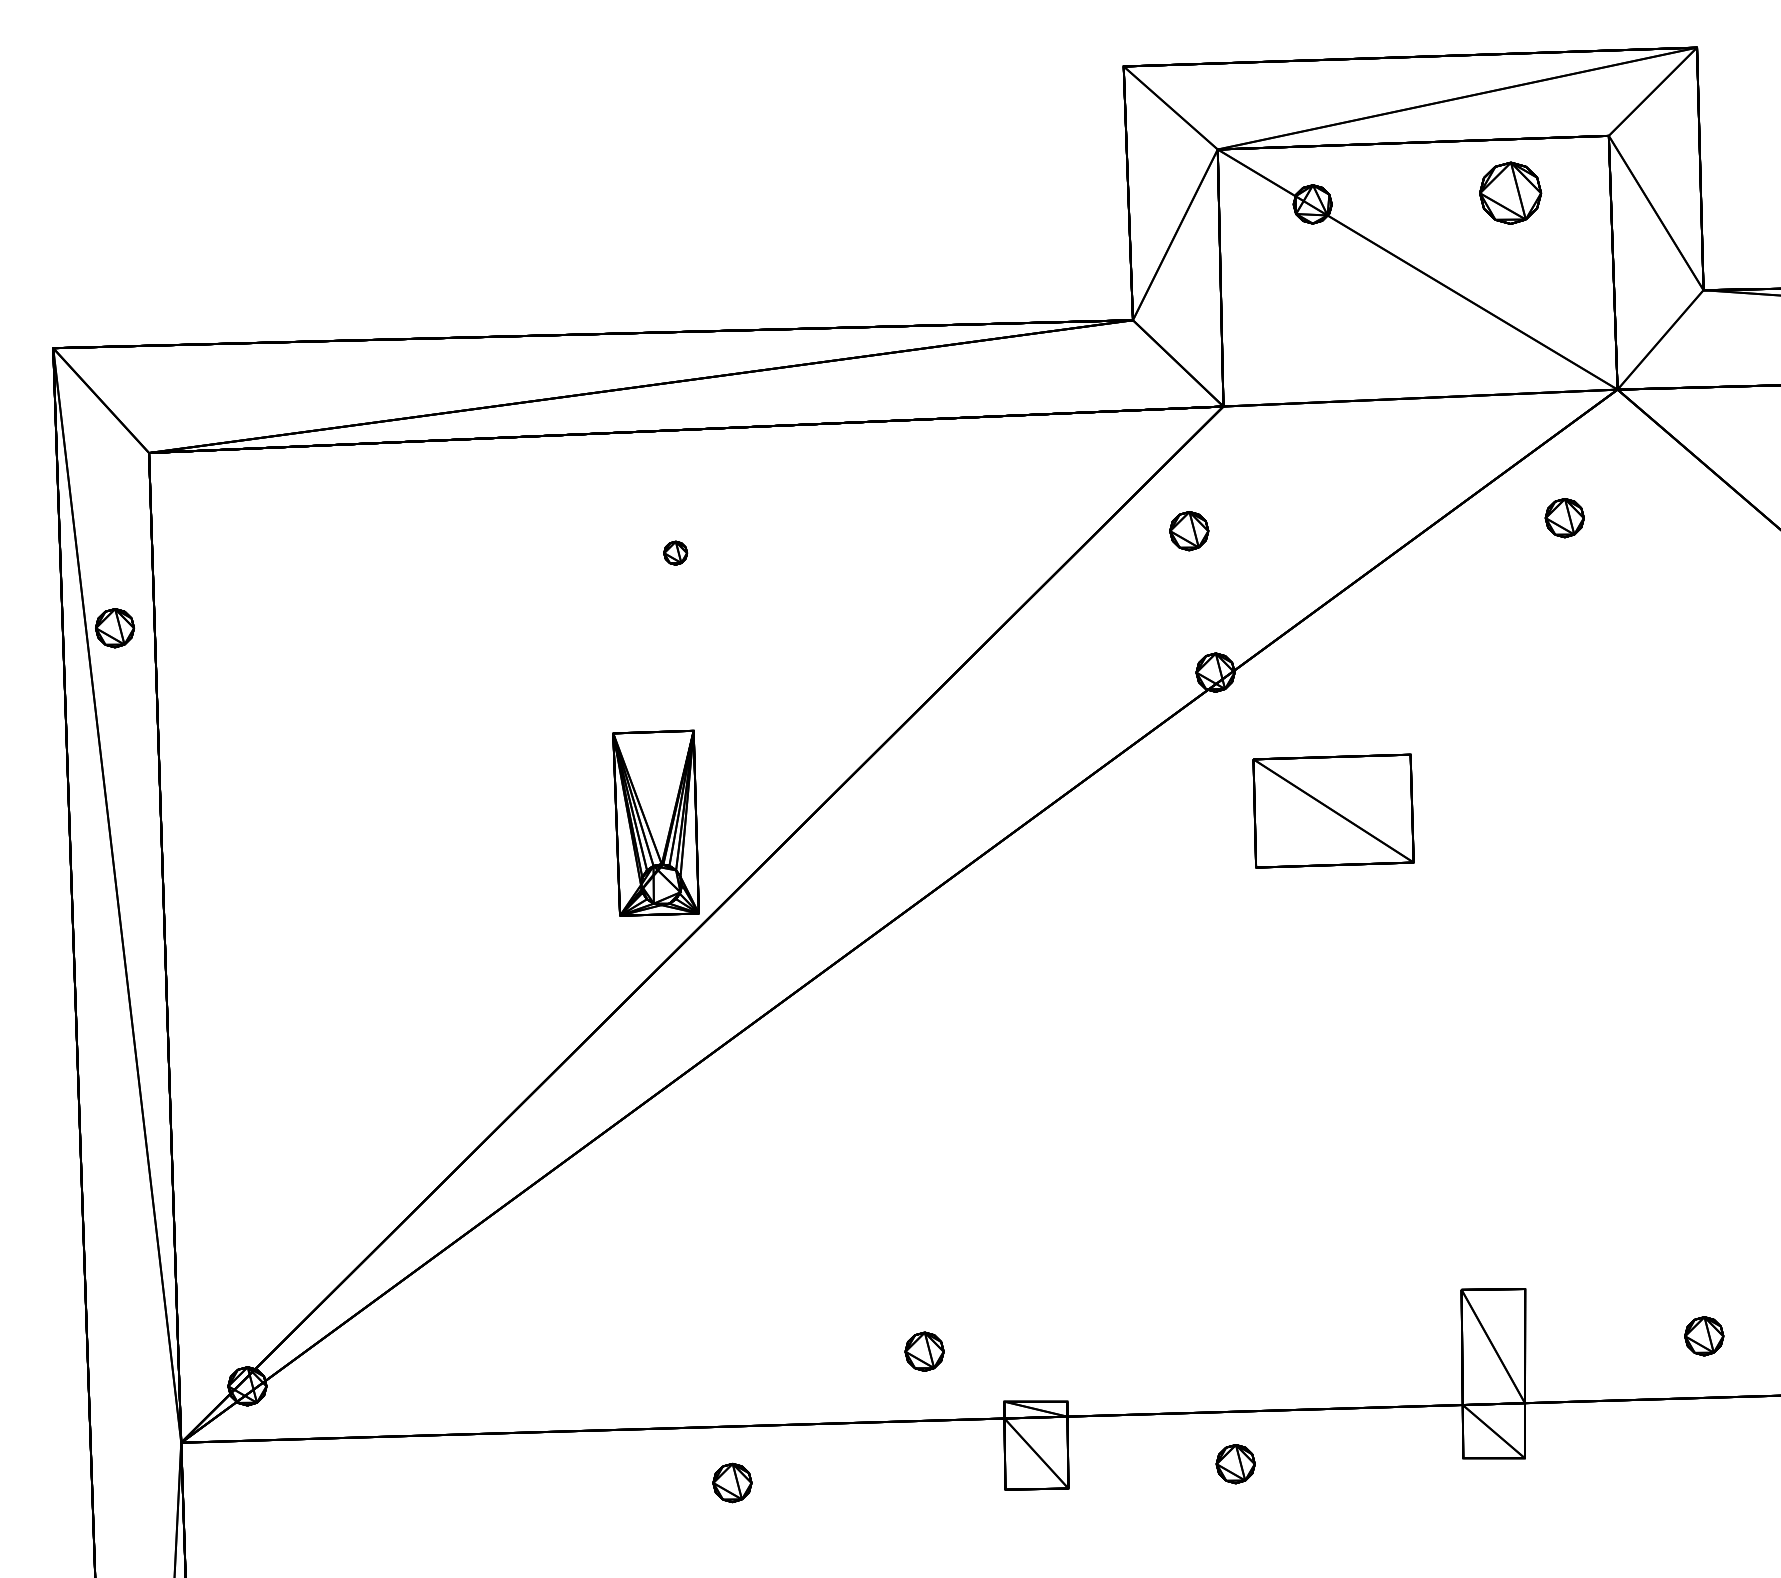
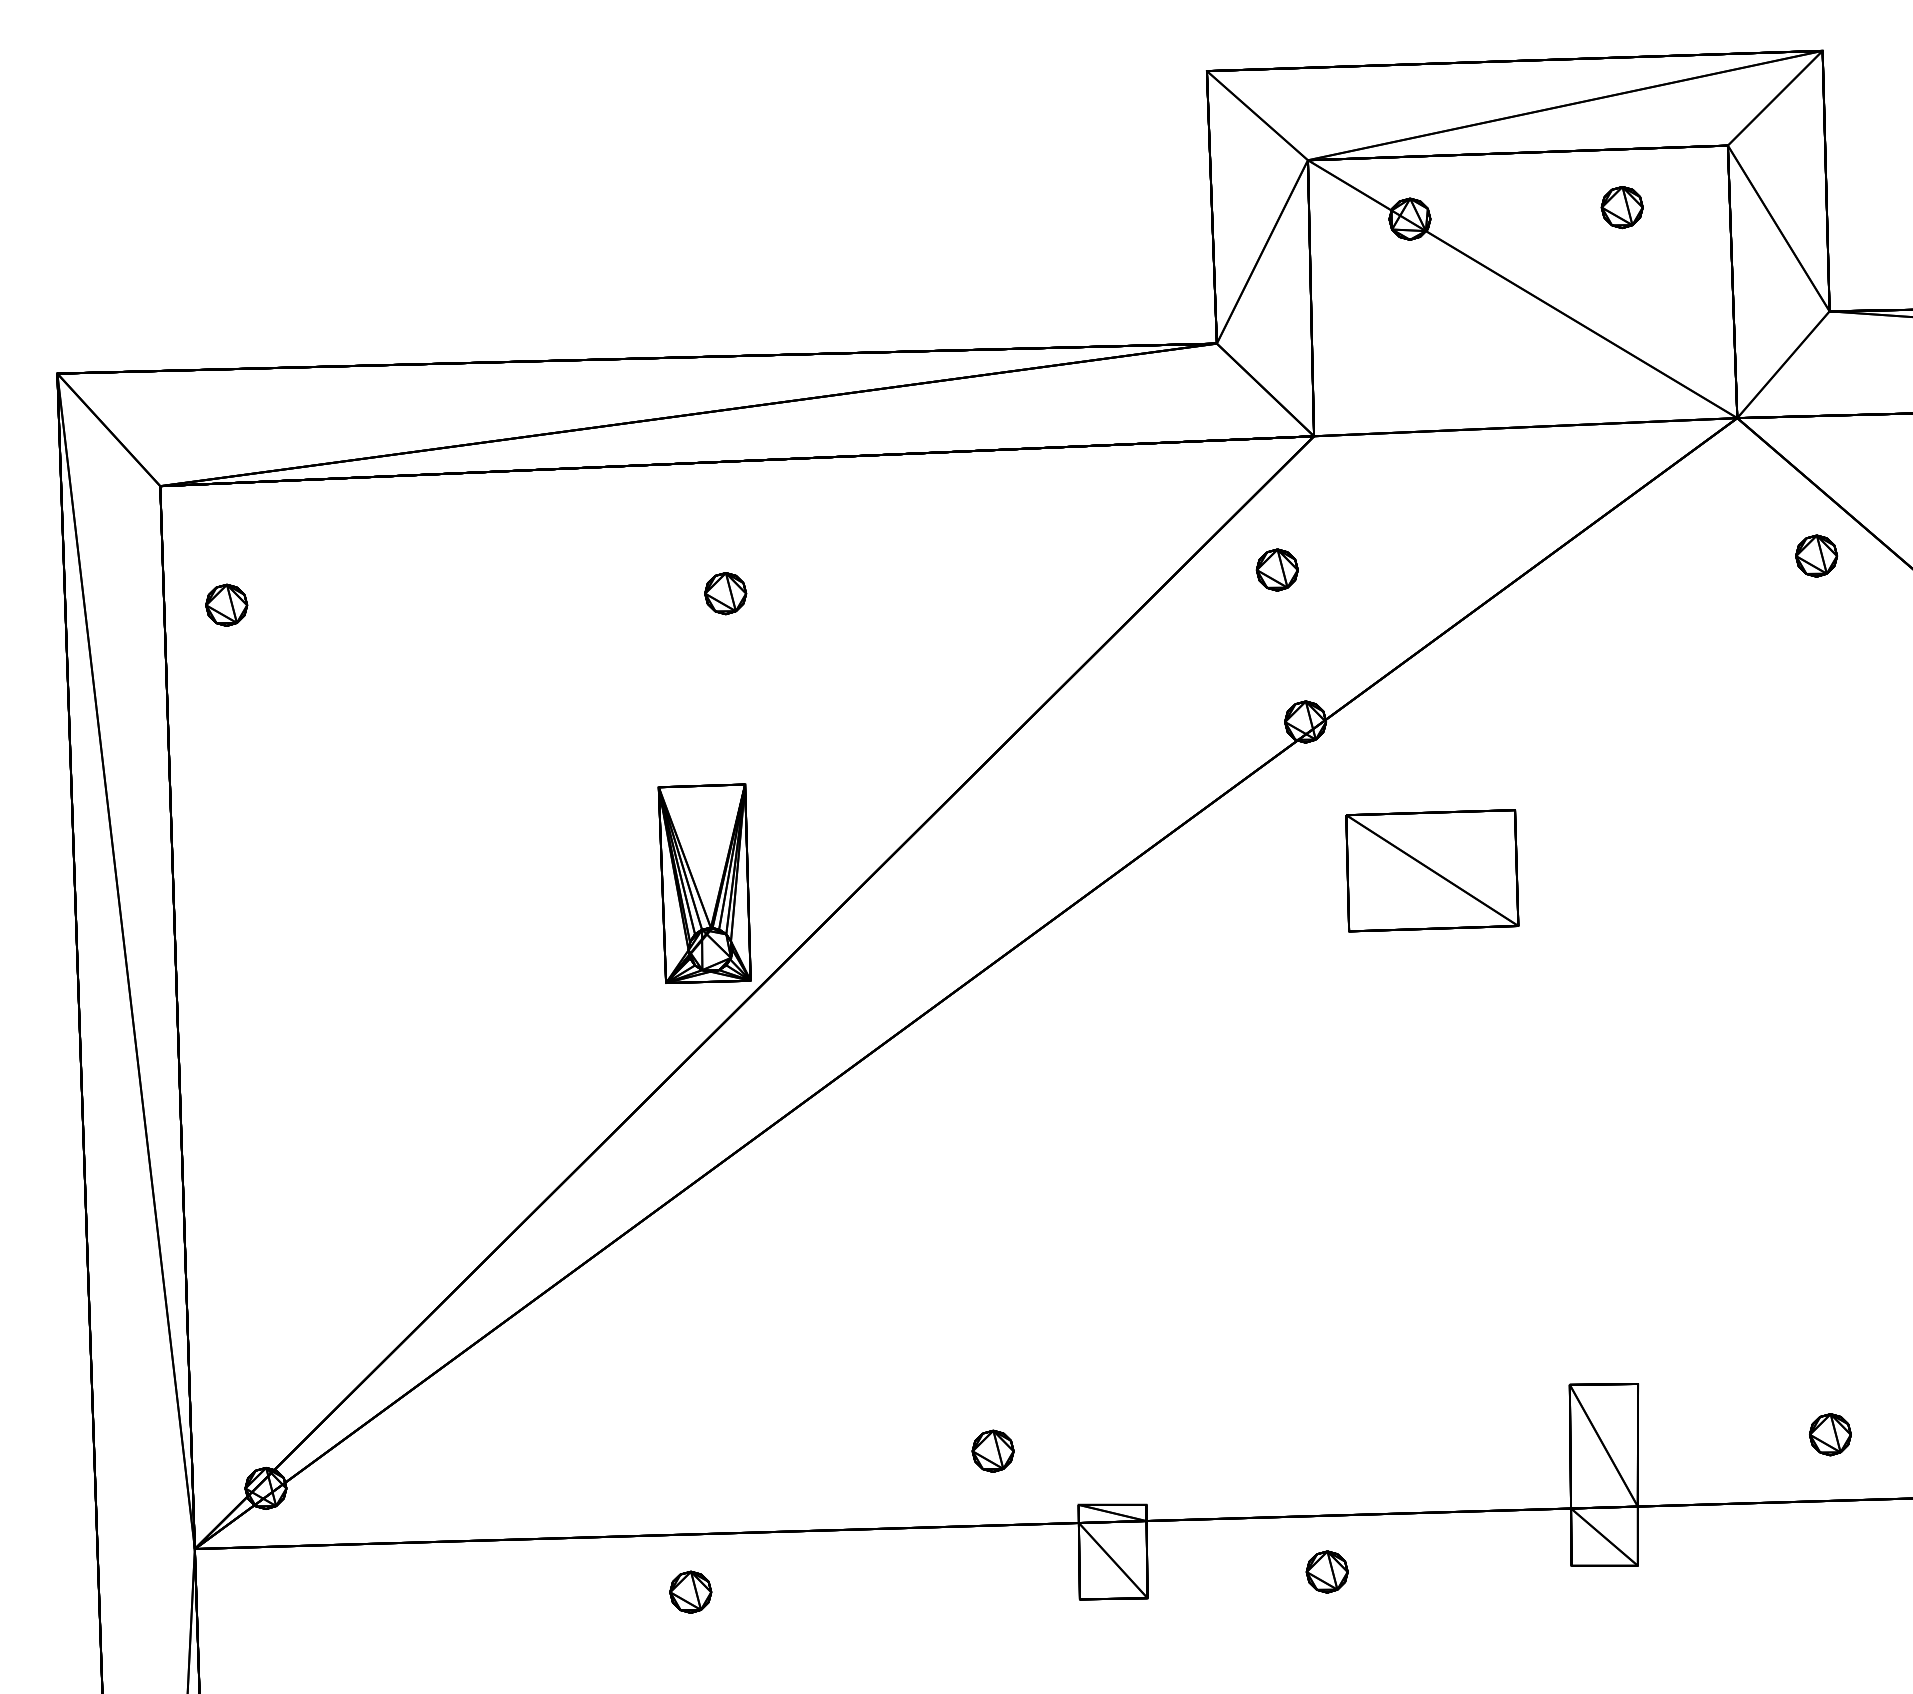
part: (1509, 193) -> (1621, 207), size x0.62
part: (1564, 517) -> (1816, 555), moved
part: (675, 552) -> (725, 593), size x1.67
part: (114, 627) -> (226, 604), moved
part: (732, 1482) -> (690, 1591), moved

